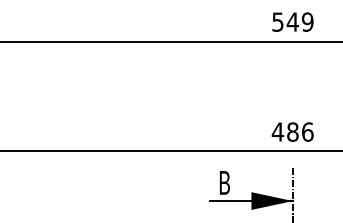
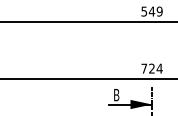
text: (291, 131) -> (151, 68), 486 -> 724

